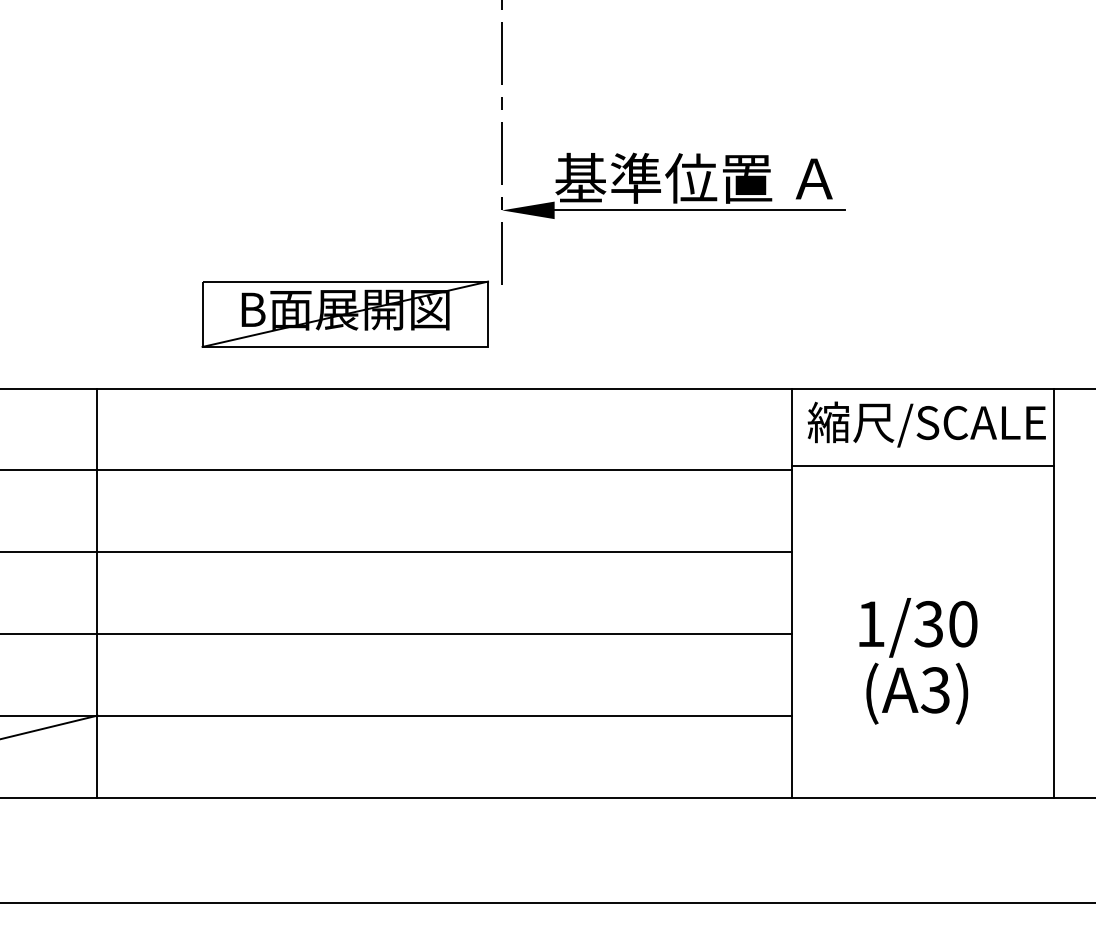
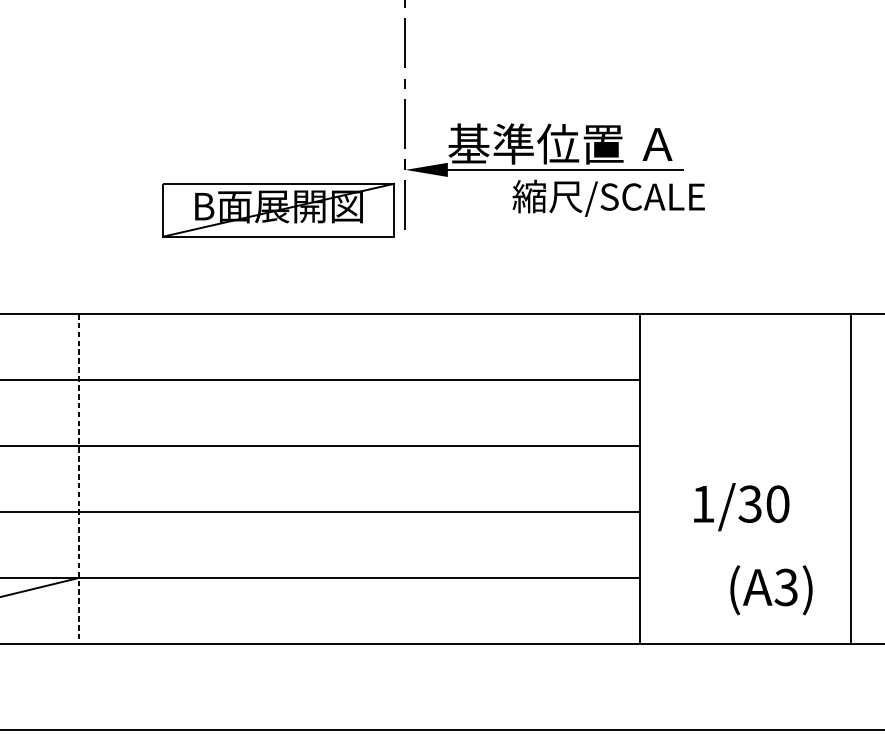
part: (344, 313) -> (278, 209), moved
text: (926, 424) -> (608, 198), moved
line: (922, 465) -> (745, 376), removed
line: (97, 593) -> (78, 479), solid -> dashed
text: (917, 693) -> (771, 590), moved

